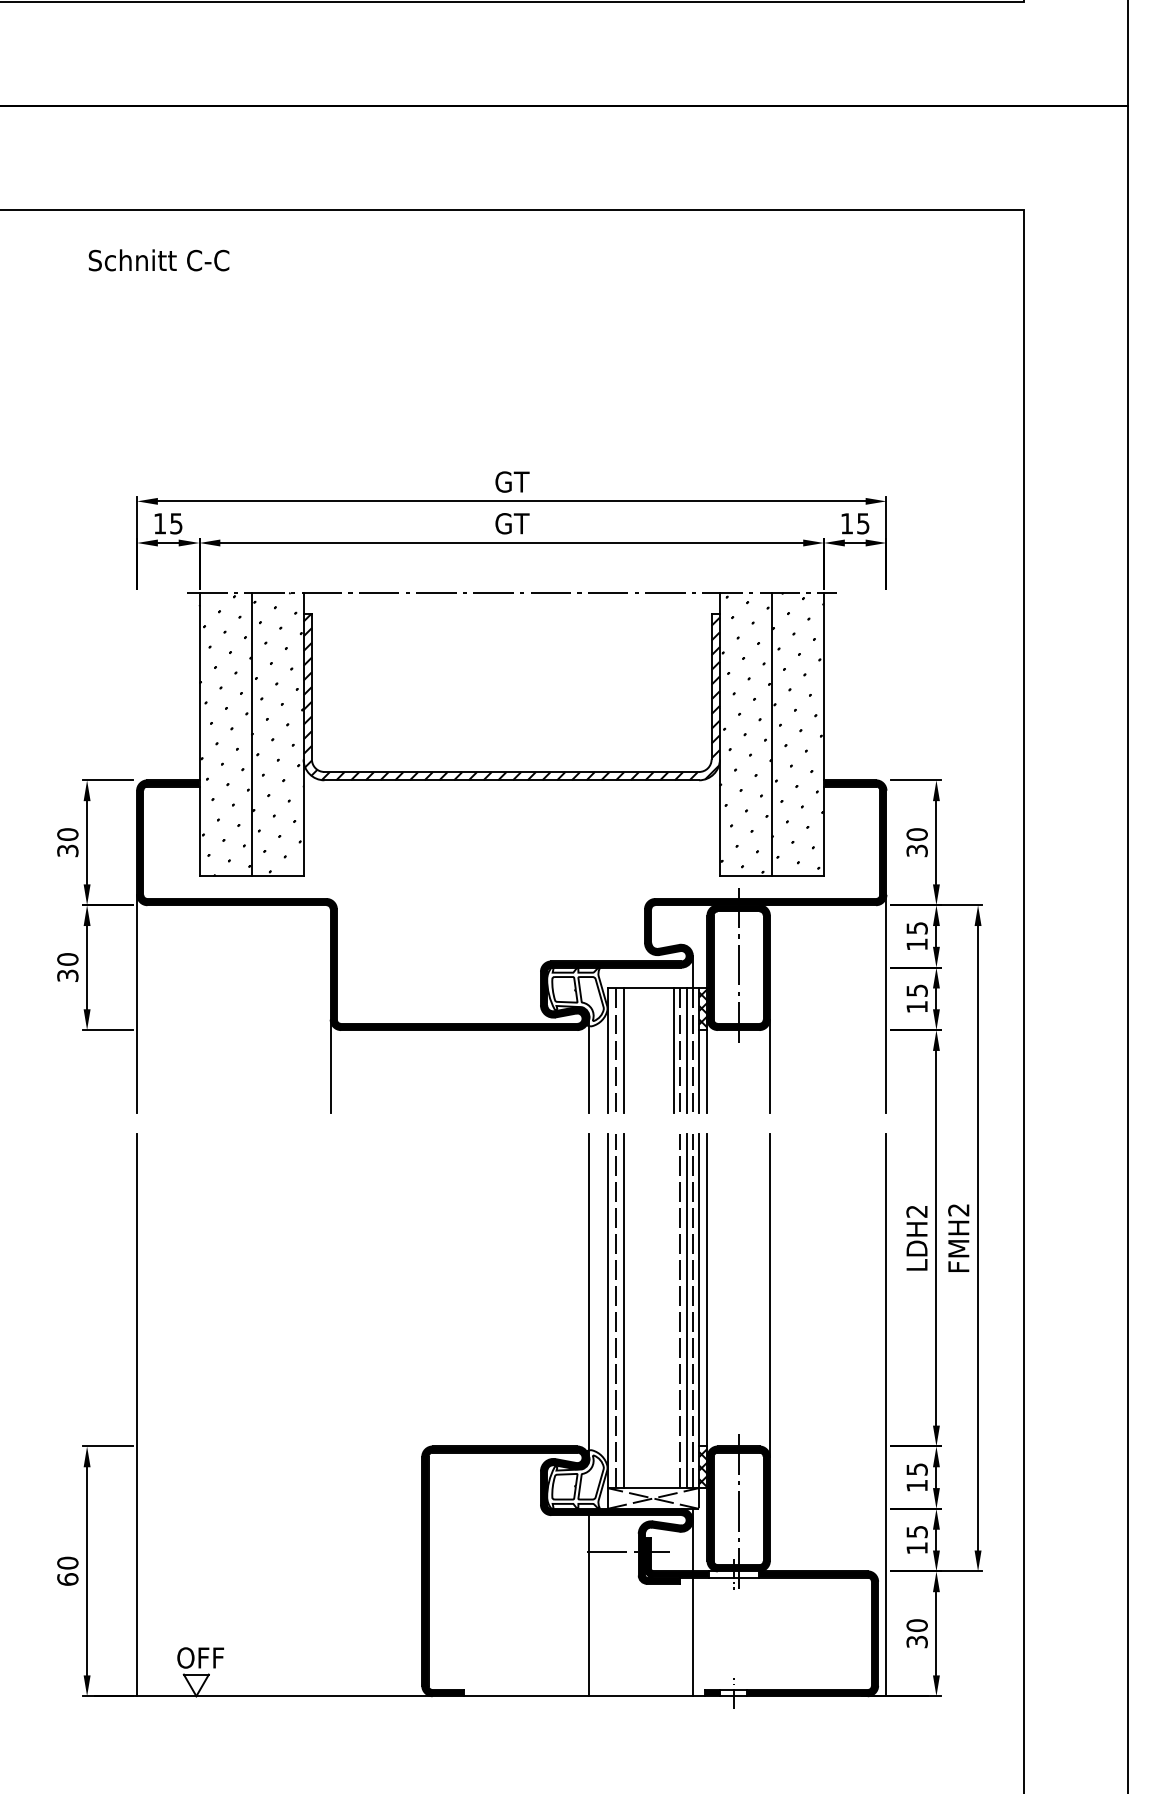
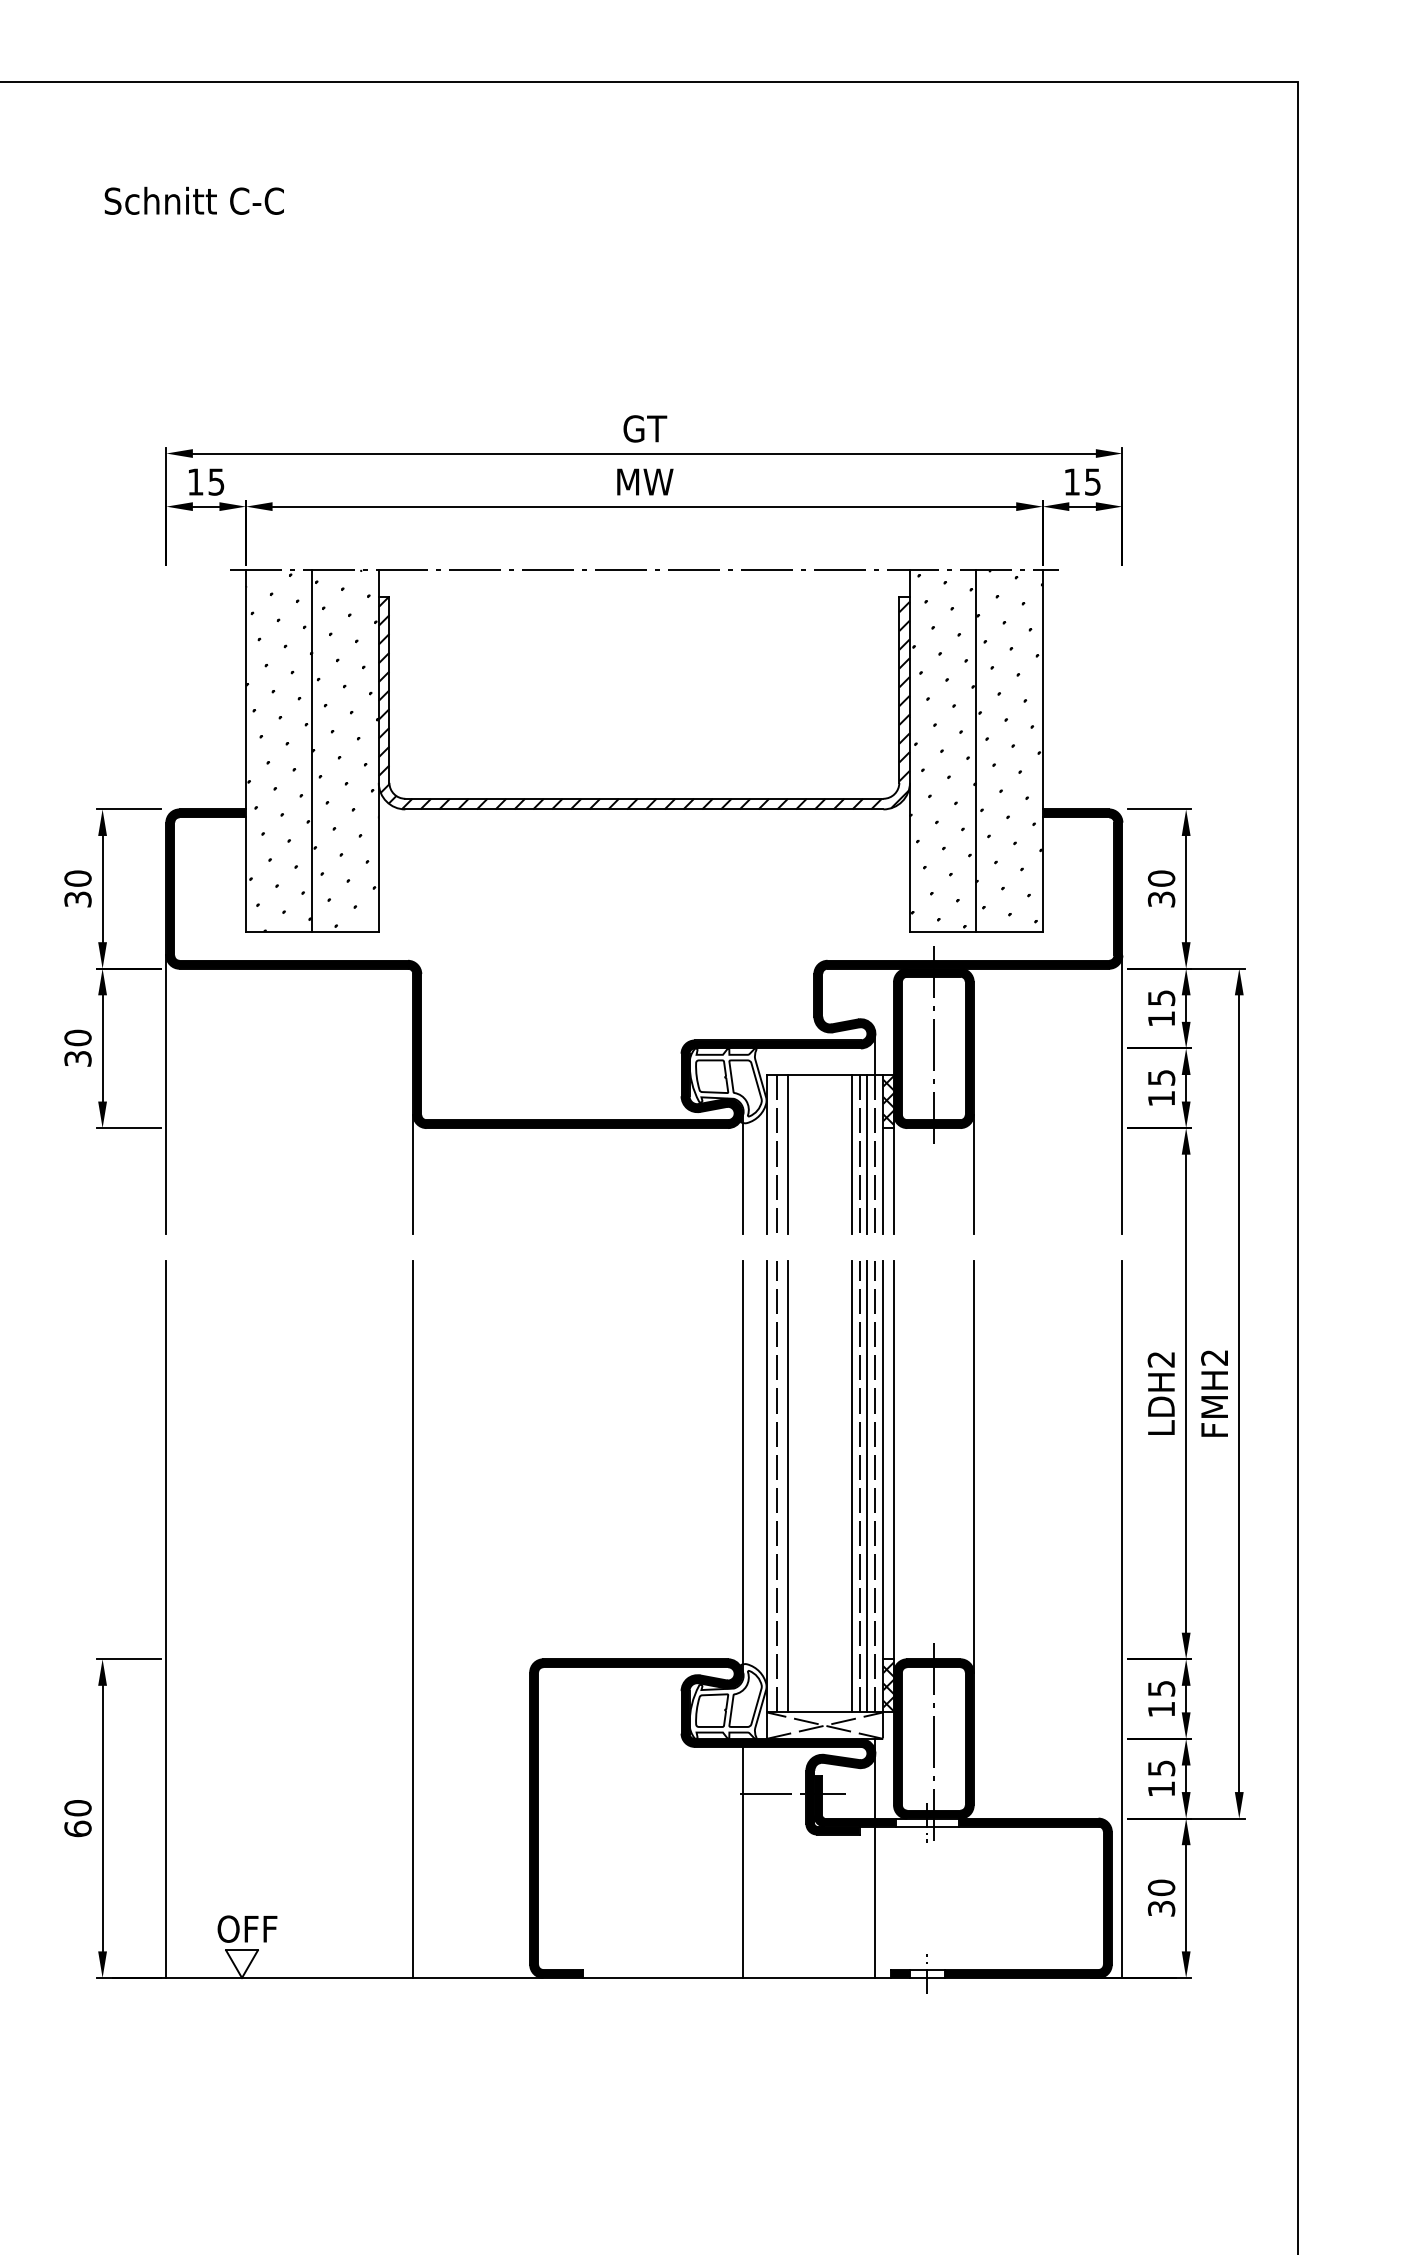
text: (158, 260) -> (193, 201), moved
text: (512, 523) -> (645, 481), GT -> MW
line: (674, 1311) -> (851, 1487), added
line: (330, 1415) -> (413, 1619), added

